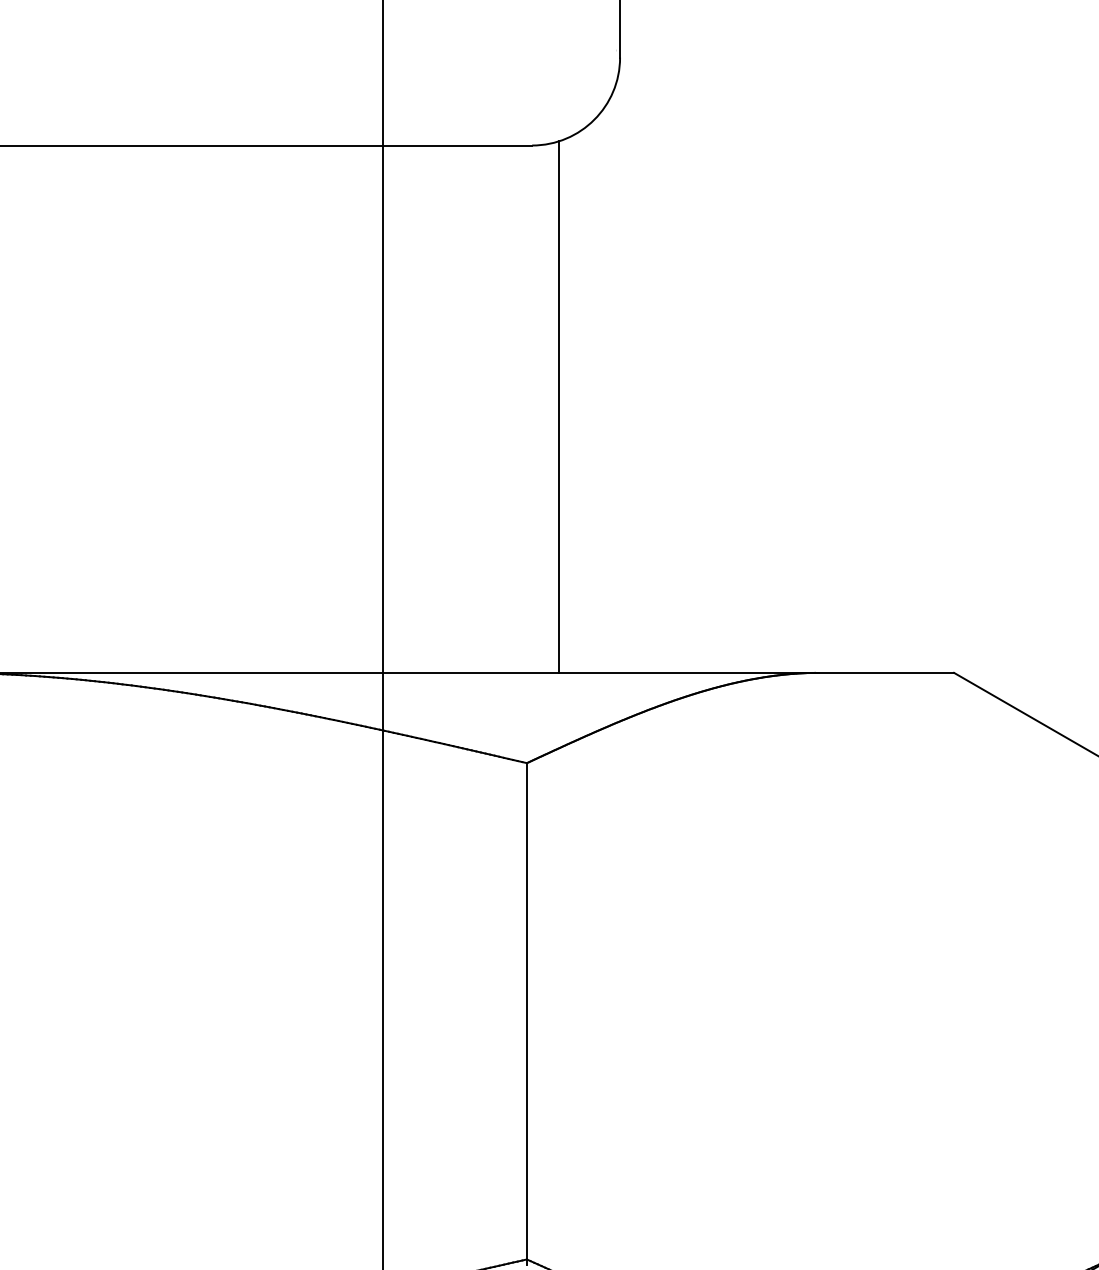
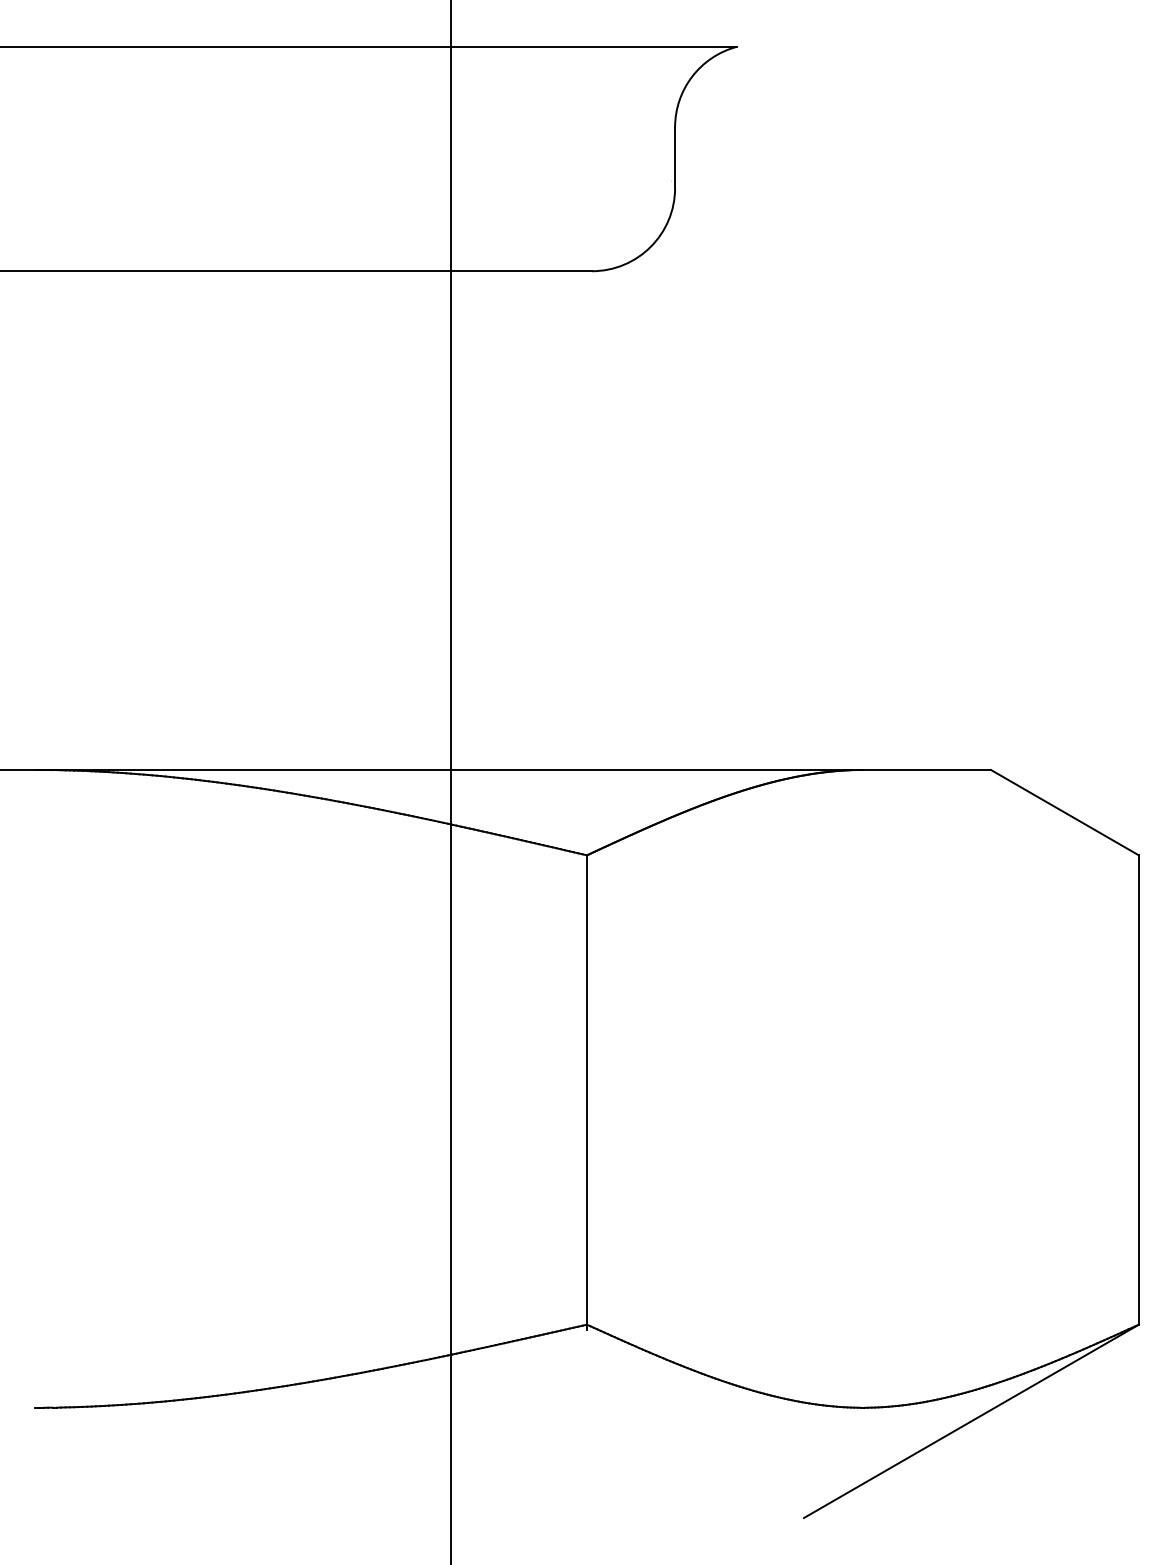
line: (558, 406) -> (616, 518), removed

